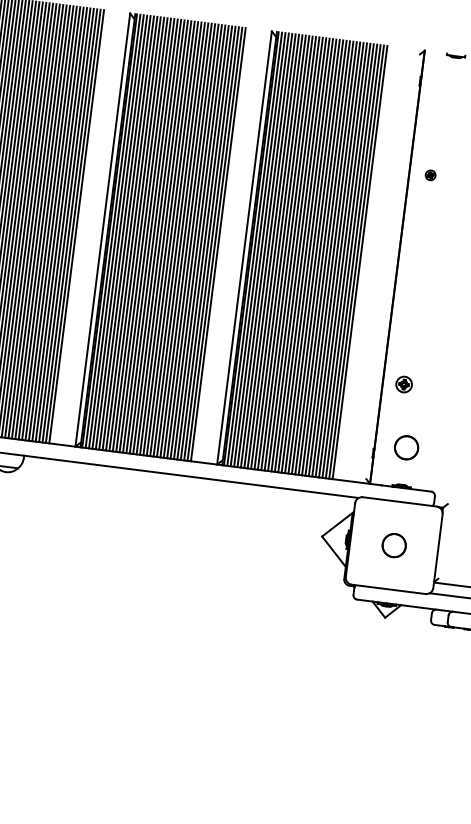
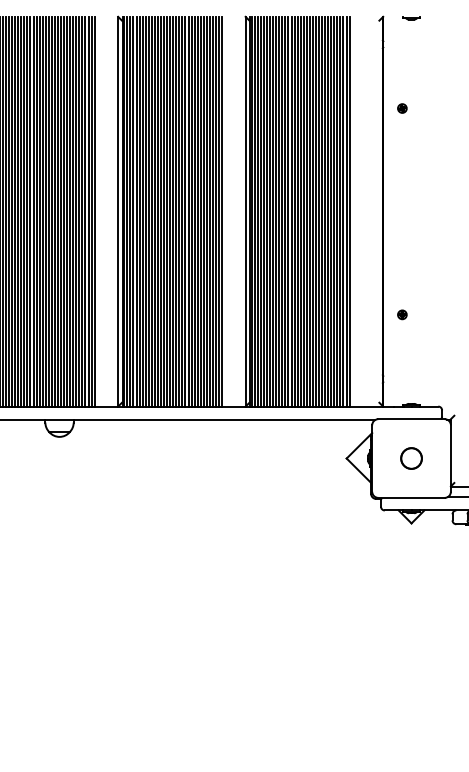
part: (430, 175) -> (402, 108), moved
part: (404, 384) -> (402, 314), size x0.62
circle: (406, 447) -> (411, 370), removed

